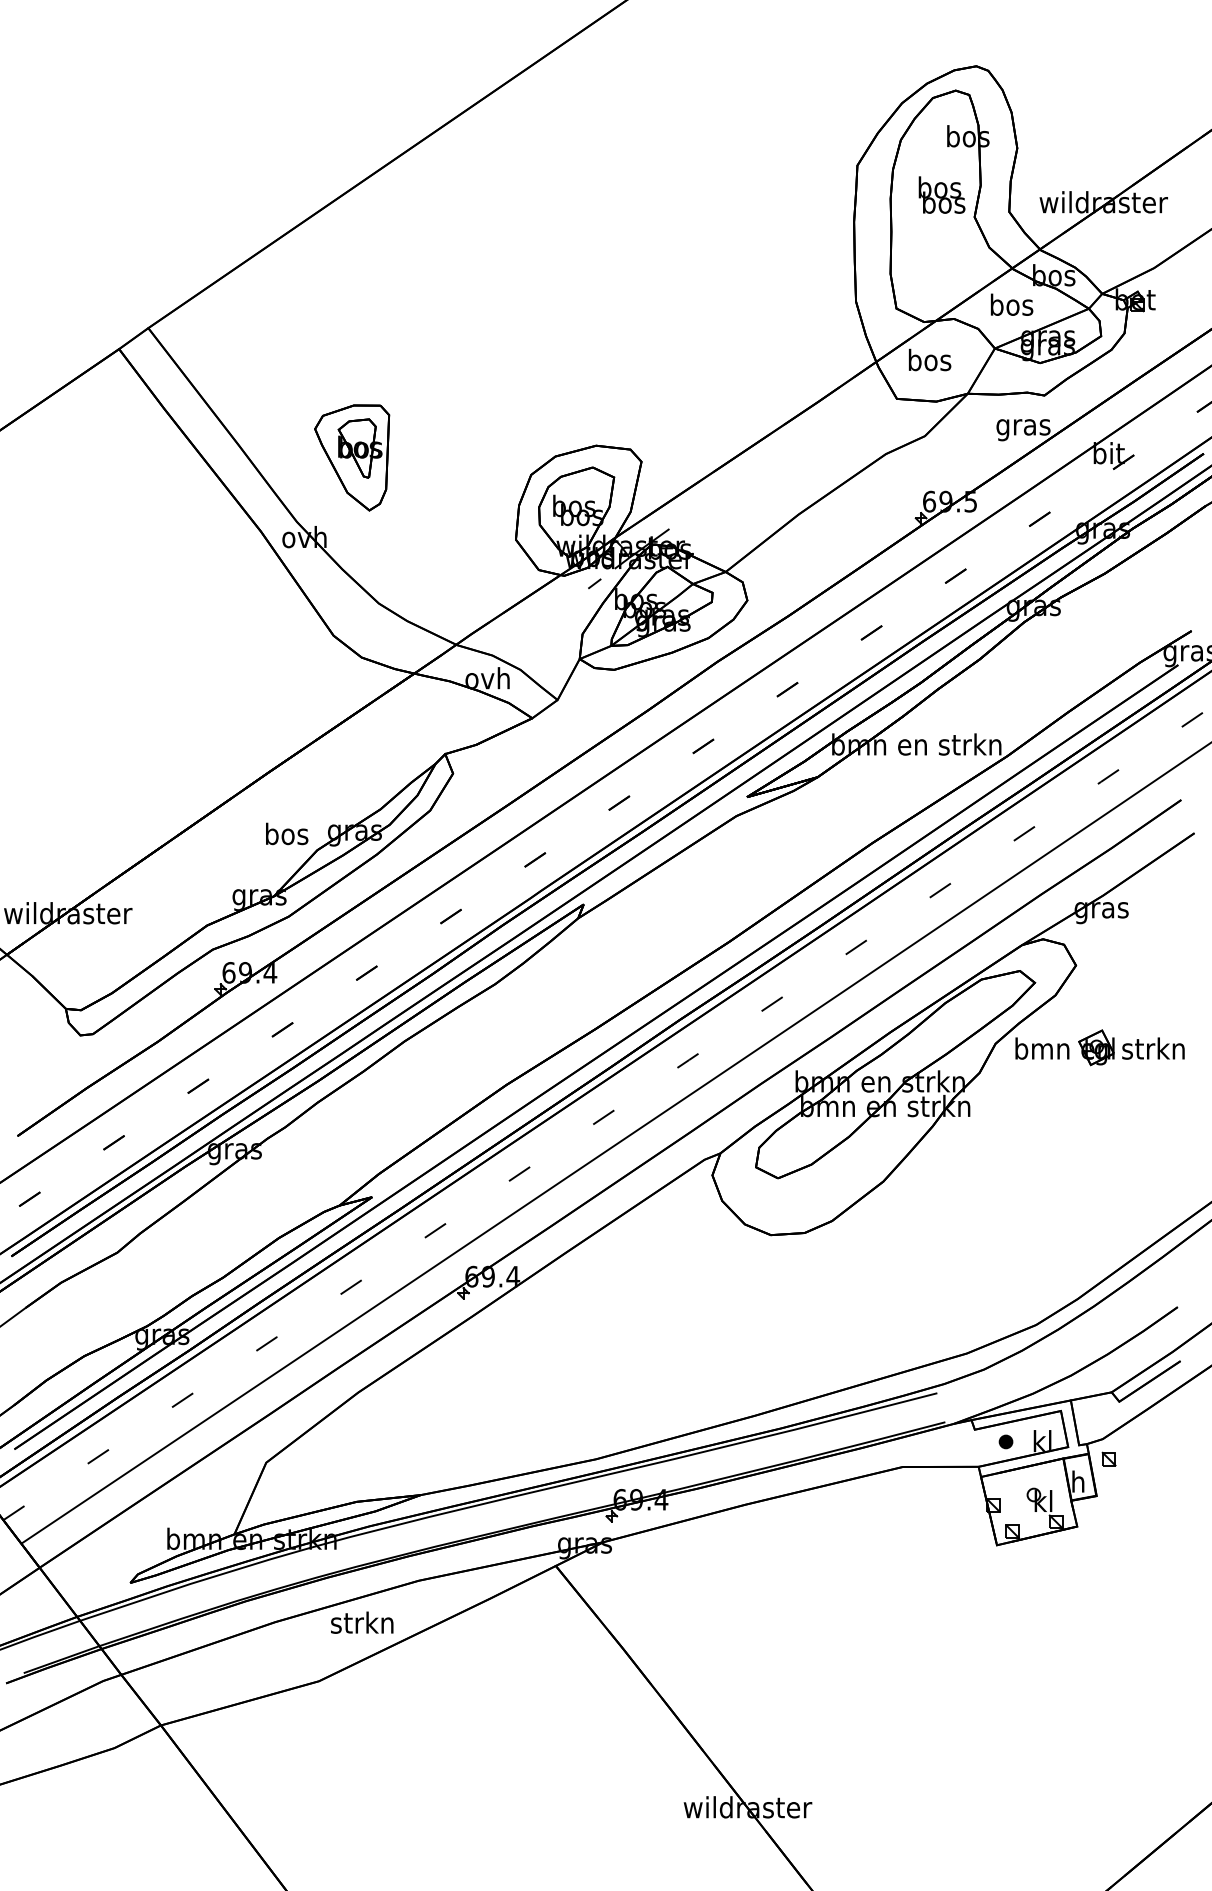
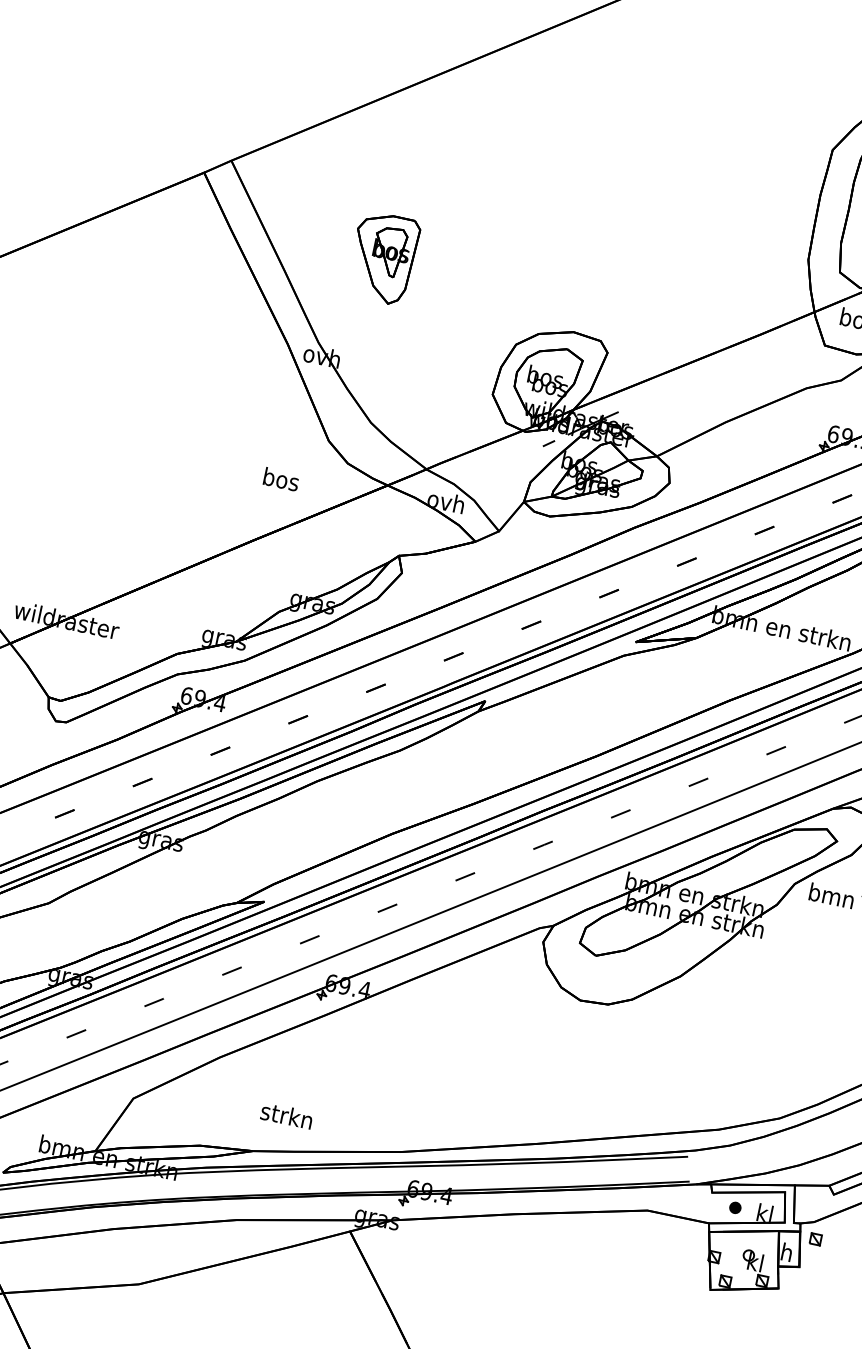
part: (352, 457) -> (383, 258), moved
text: (287, 833) -> (281, 479), moved
text: (362, 1622) -> (287, 1115), moved

